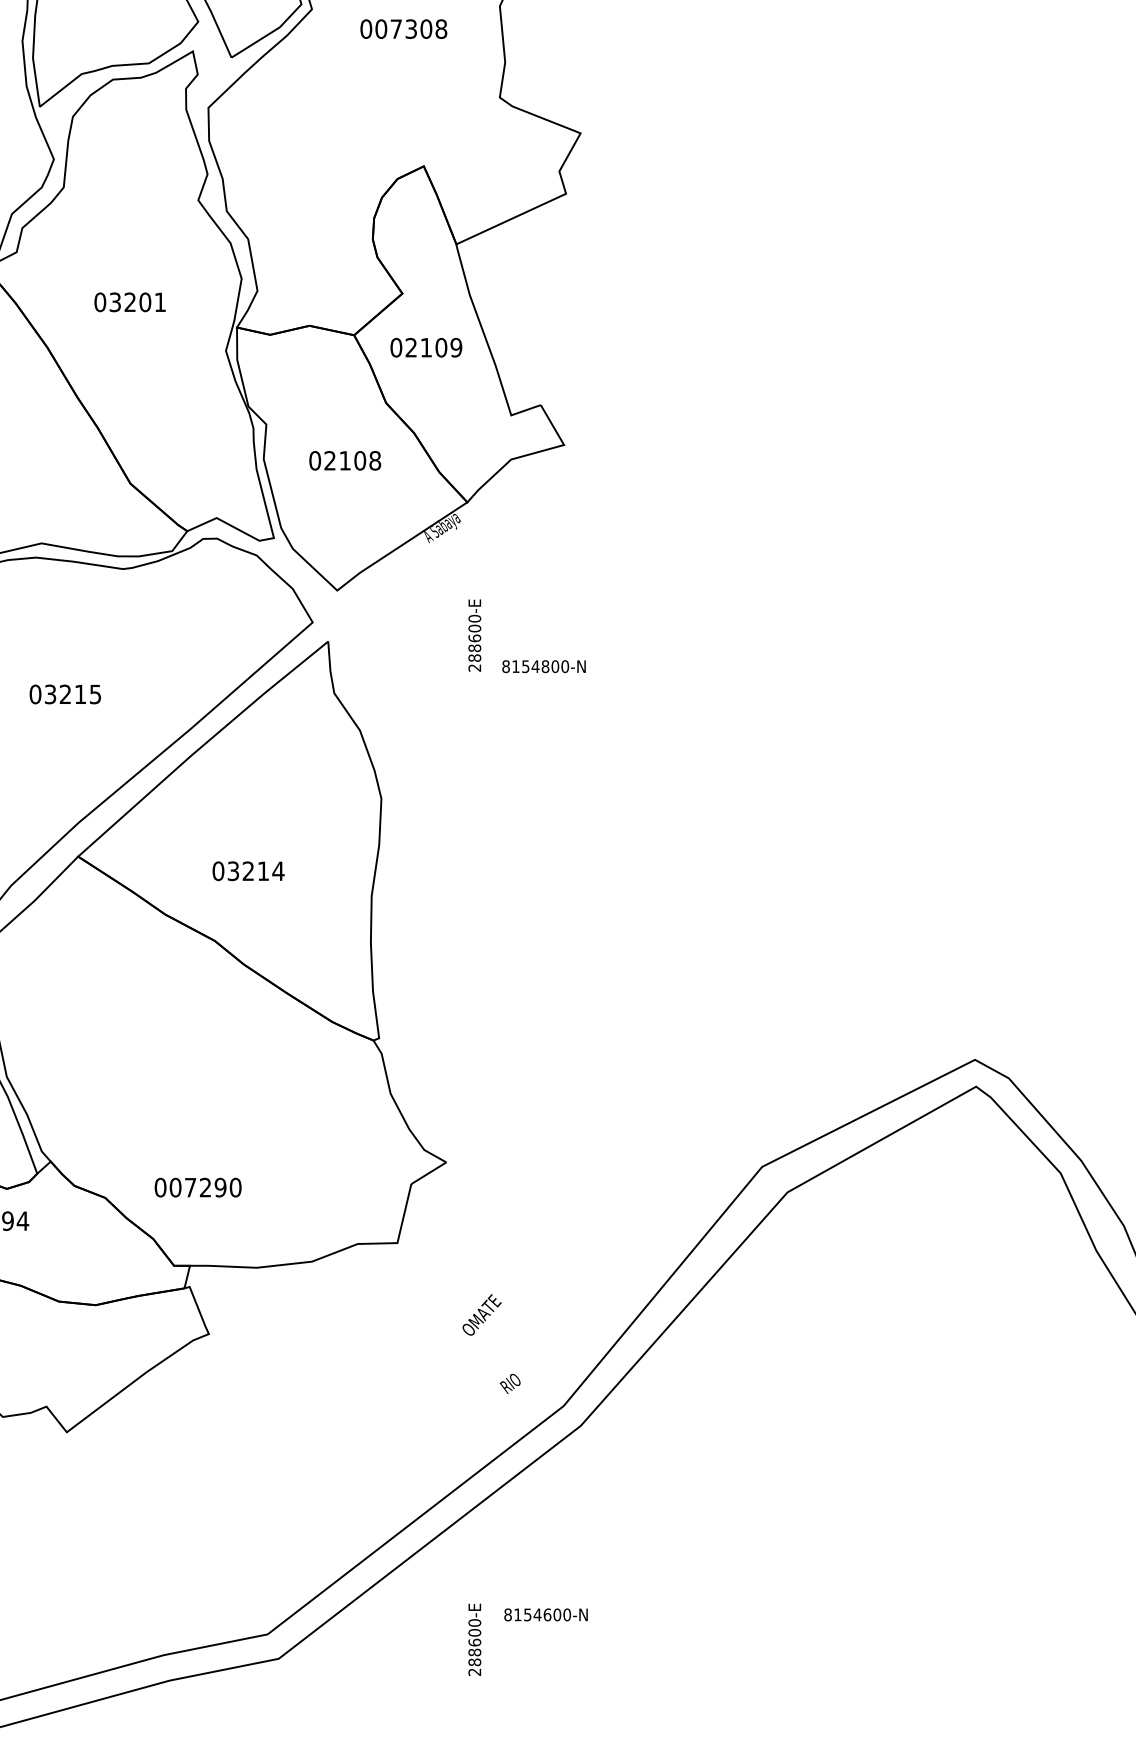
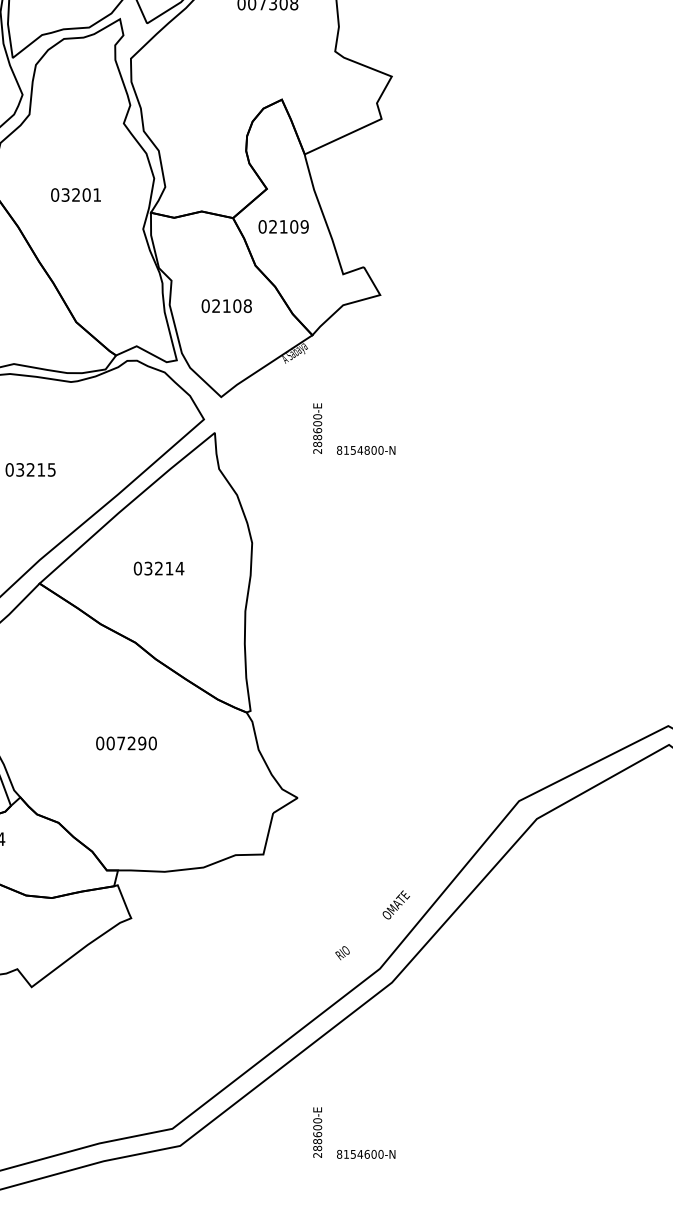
text: (248, 871) -> (159, 568), moved
text: (197, 1187) -> (126, 743), moved
text: (481, 1314) -> (395, 904), moved
text: (545, 1614) -> (365, 1154), moved

